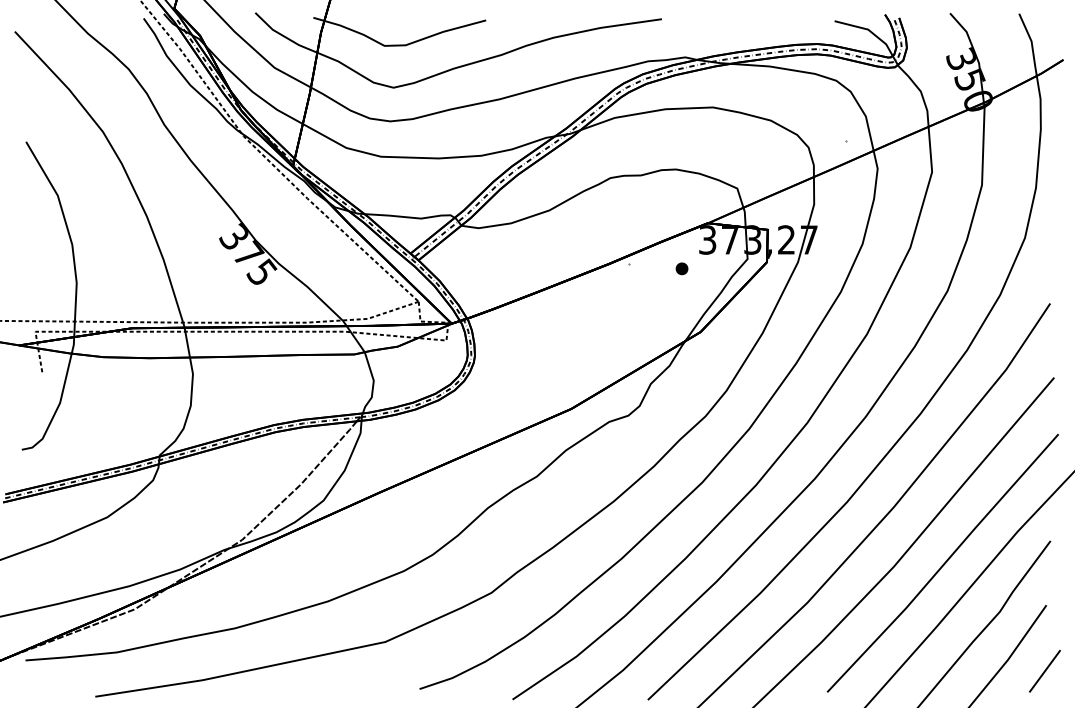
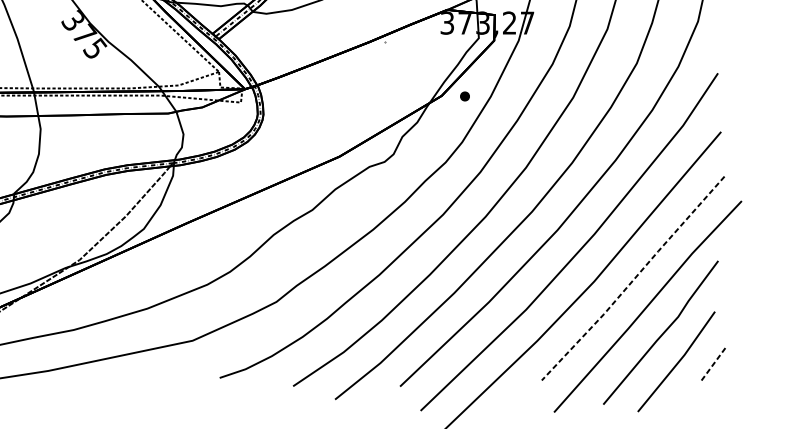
part: (681, 268) -> (464, 96), moved
line: (944, 564) -> (634, 279), solid -> dashed
line: (1045, 670) -> (714, 363), solid -> dashed

